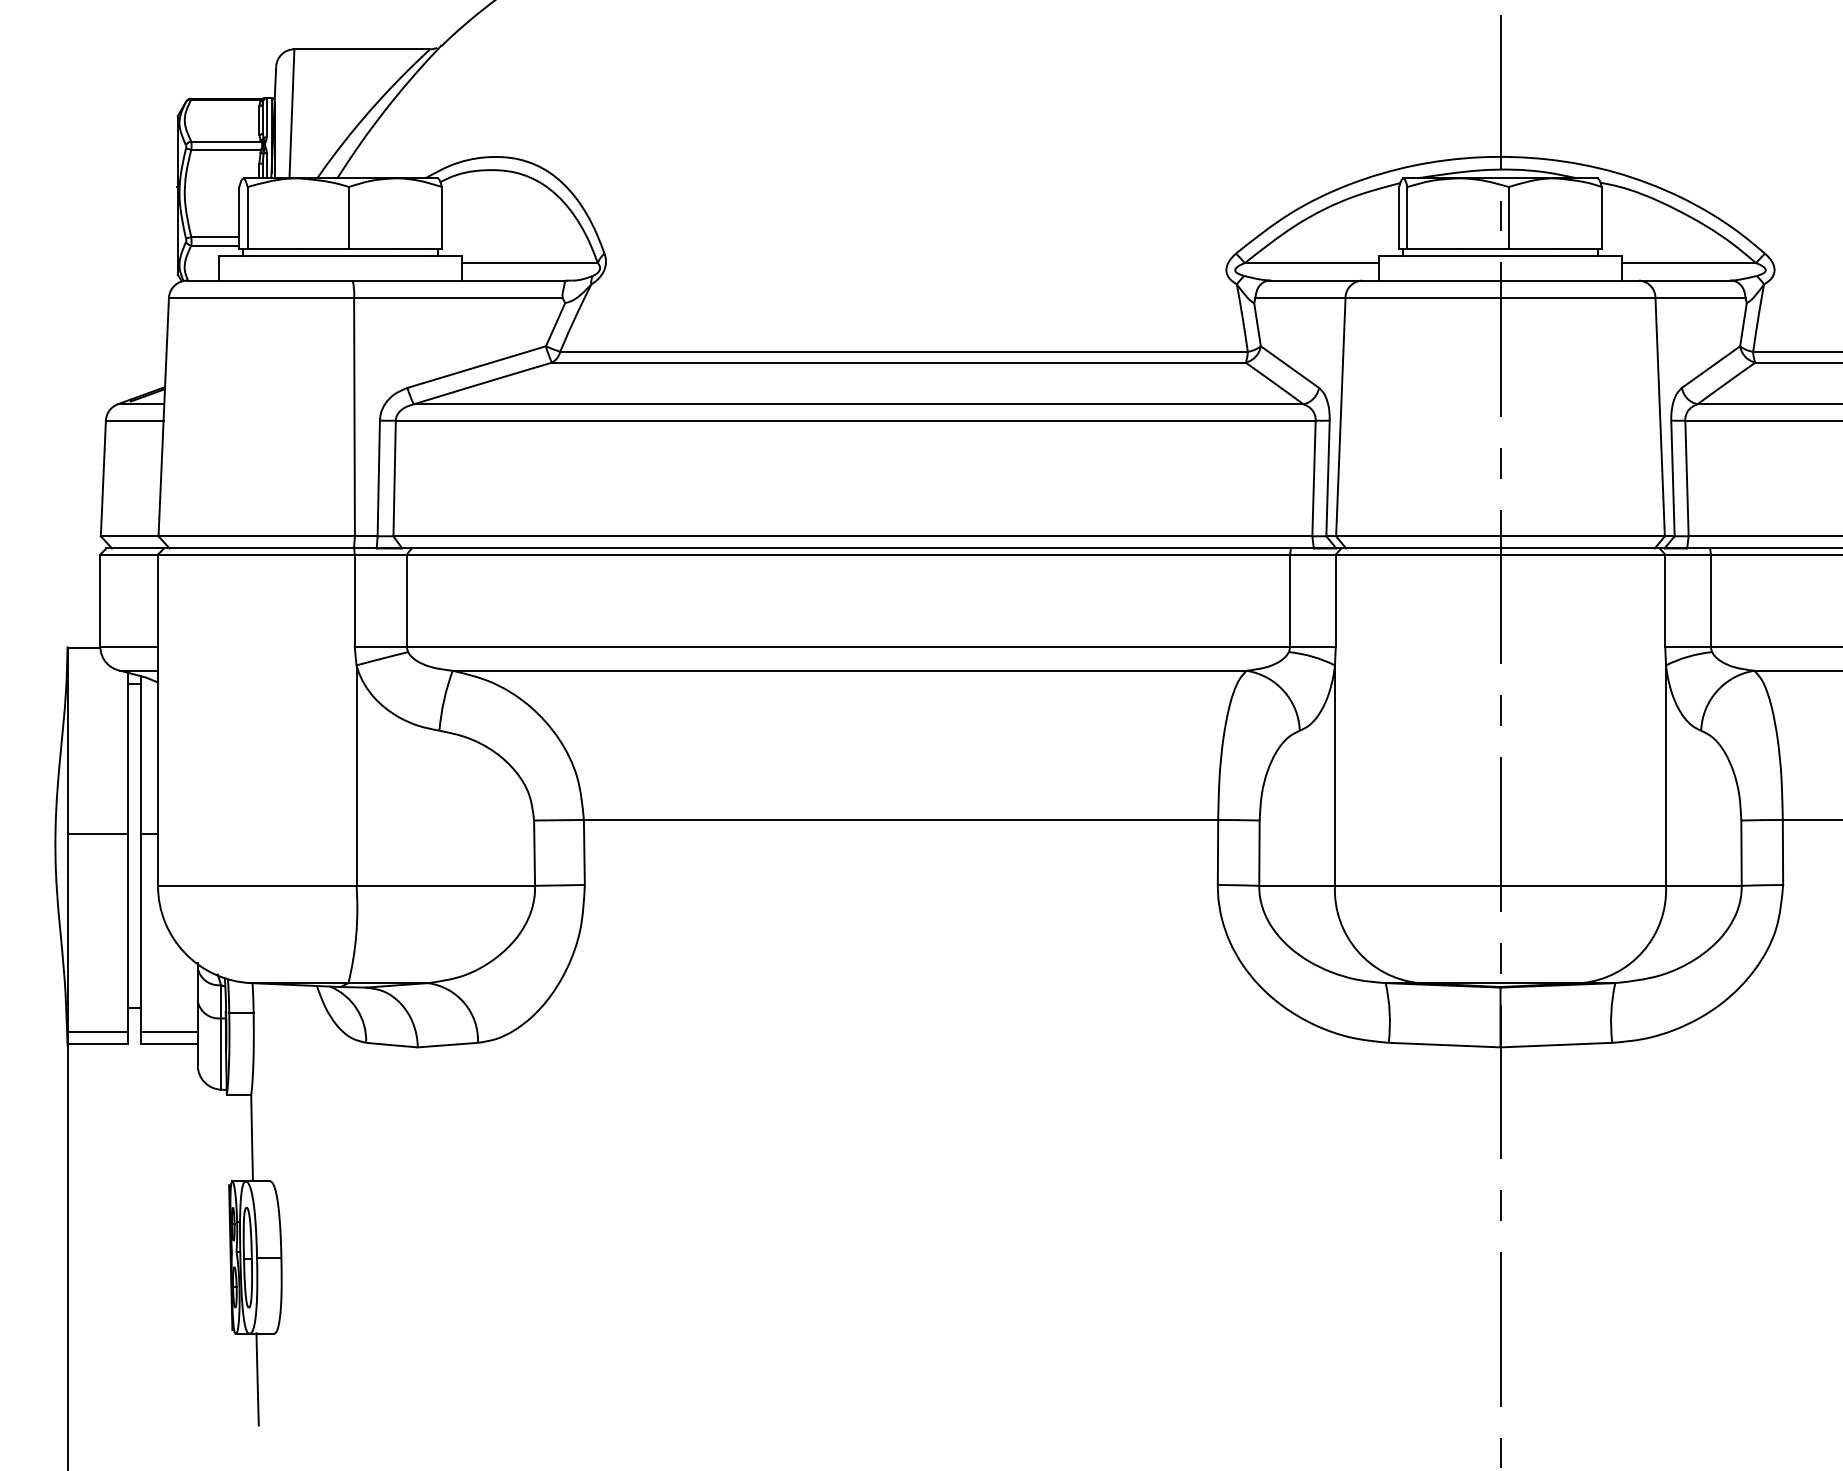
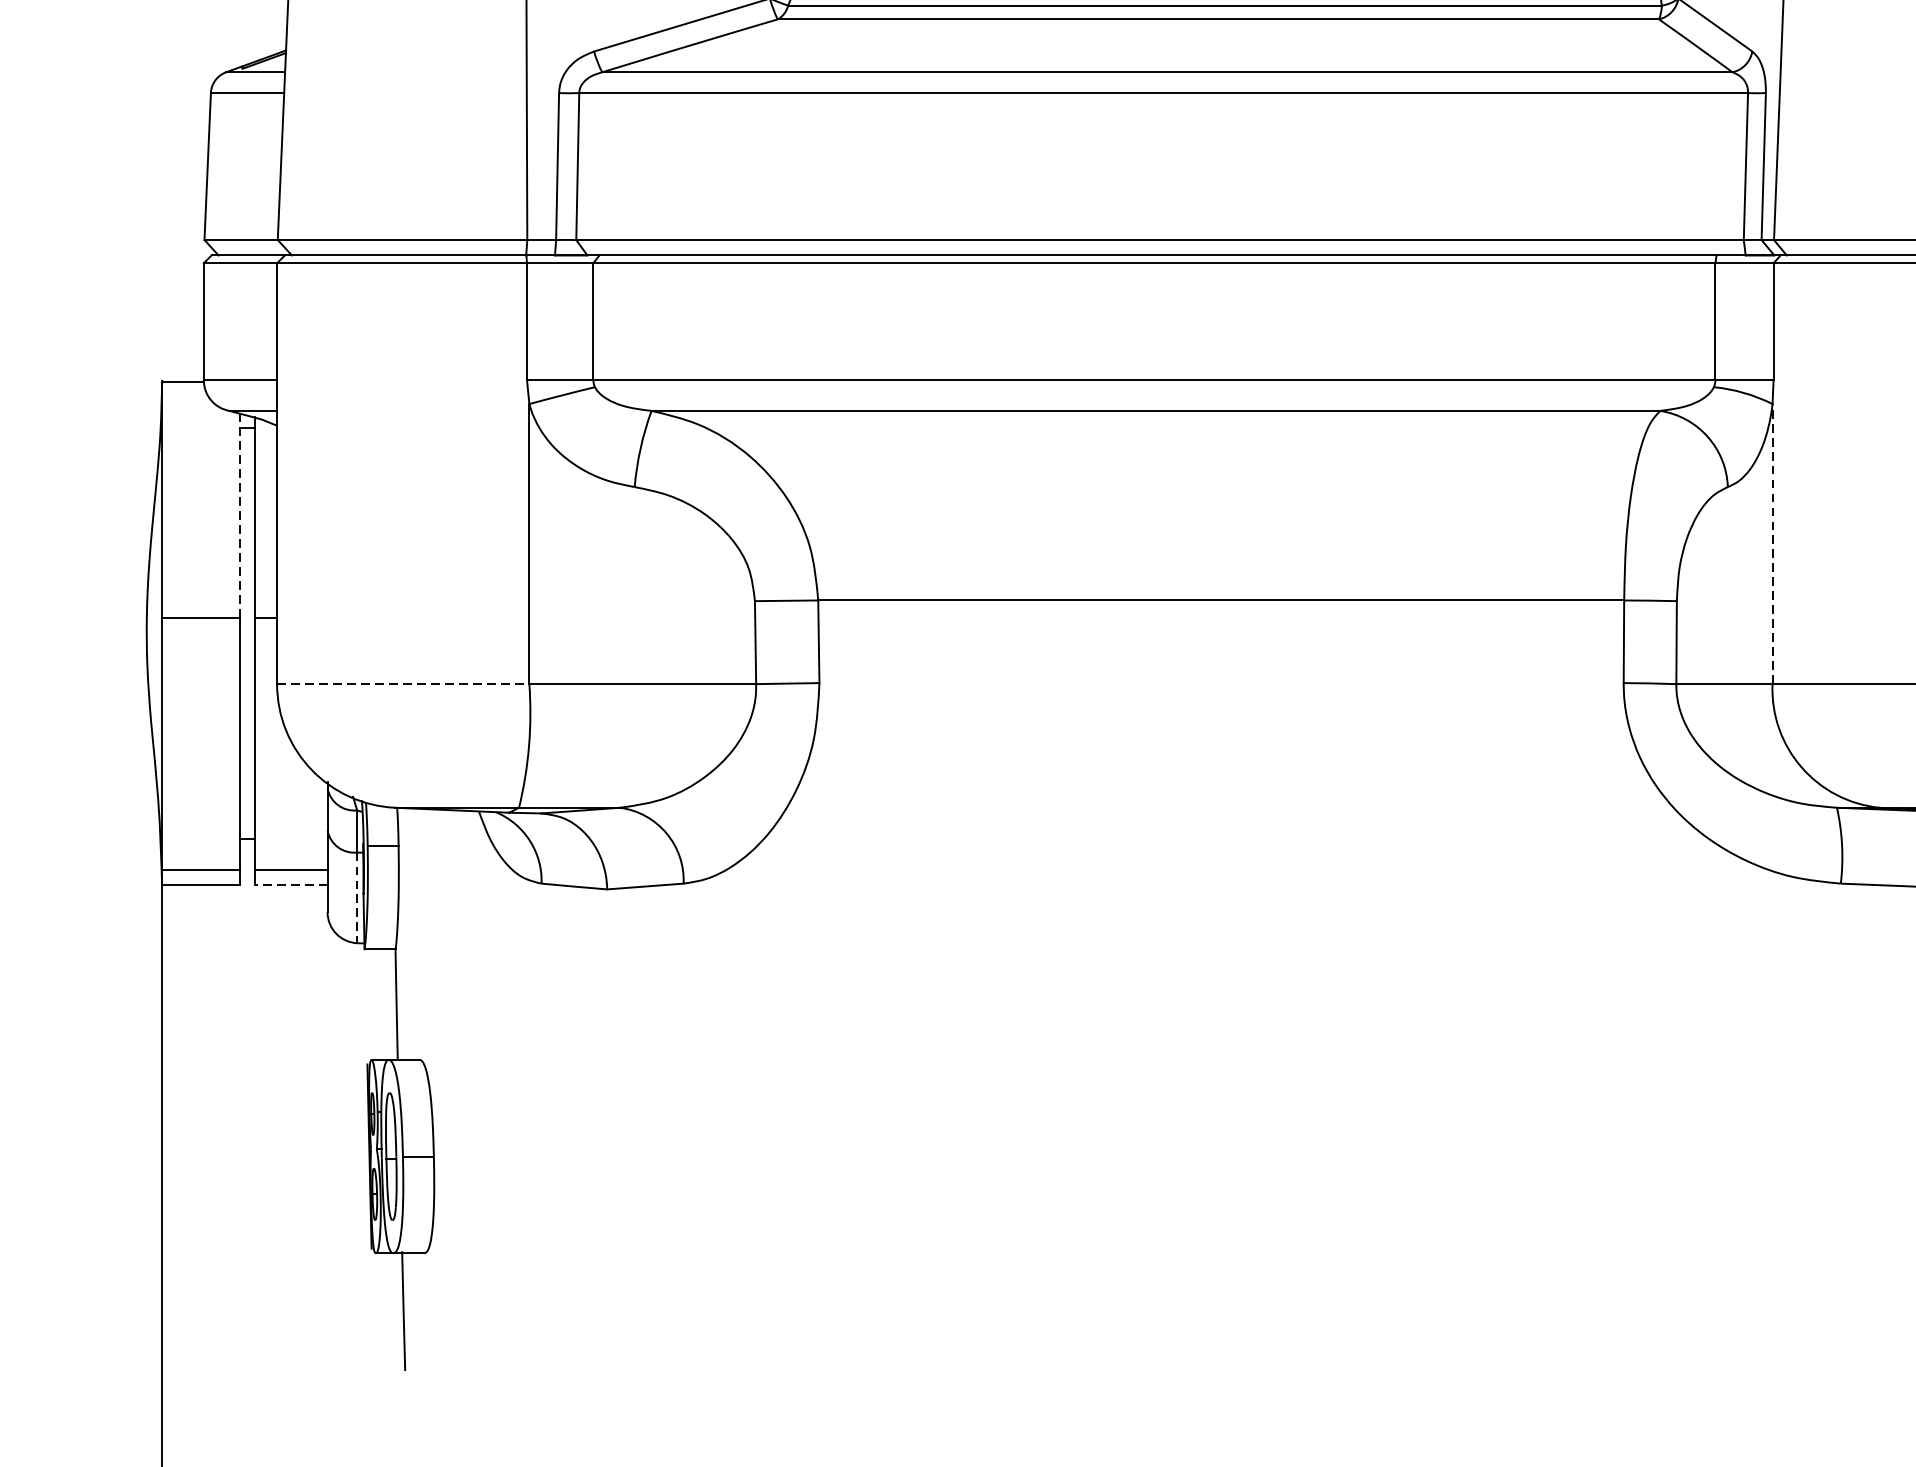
line: (128, 753) -> (239, 515), solid -> dashed
line: (1334, 775) -> (1771, 543), solid -> dashed
line: (257, 885) -> (403, 683), solid -> dashed
line: (169, 1044) -> (291, 885), solid -> dashed
line: (221, 1054) -> (357, 898), solid -> dashed

